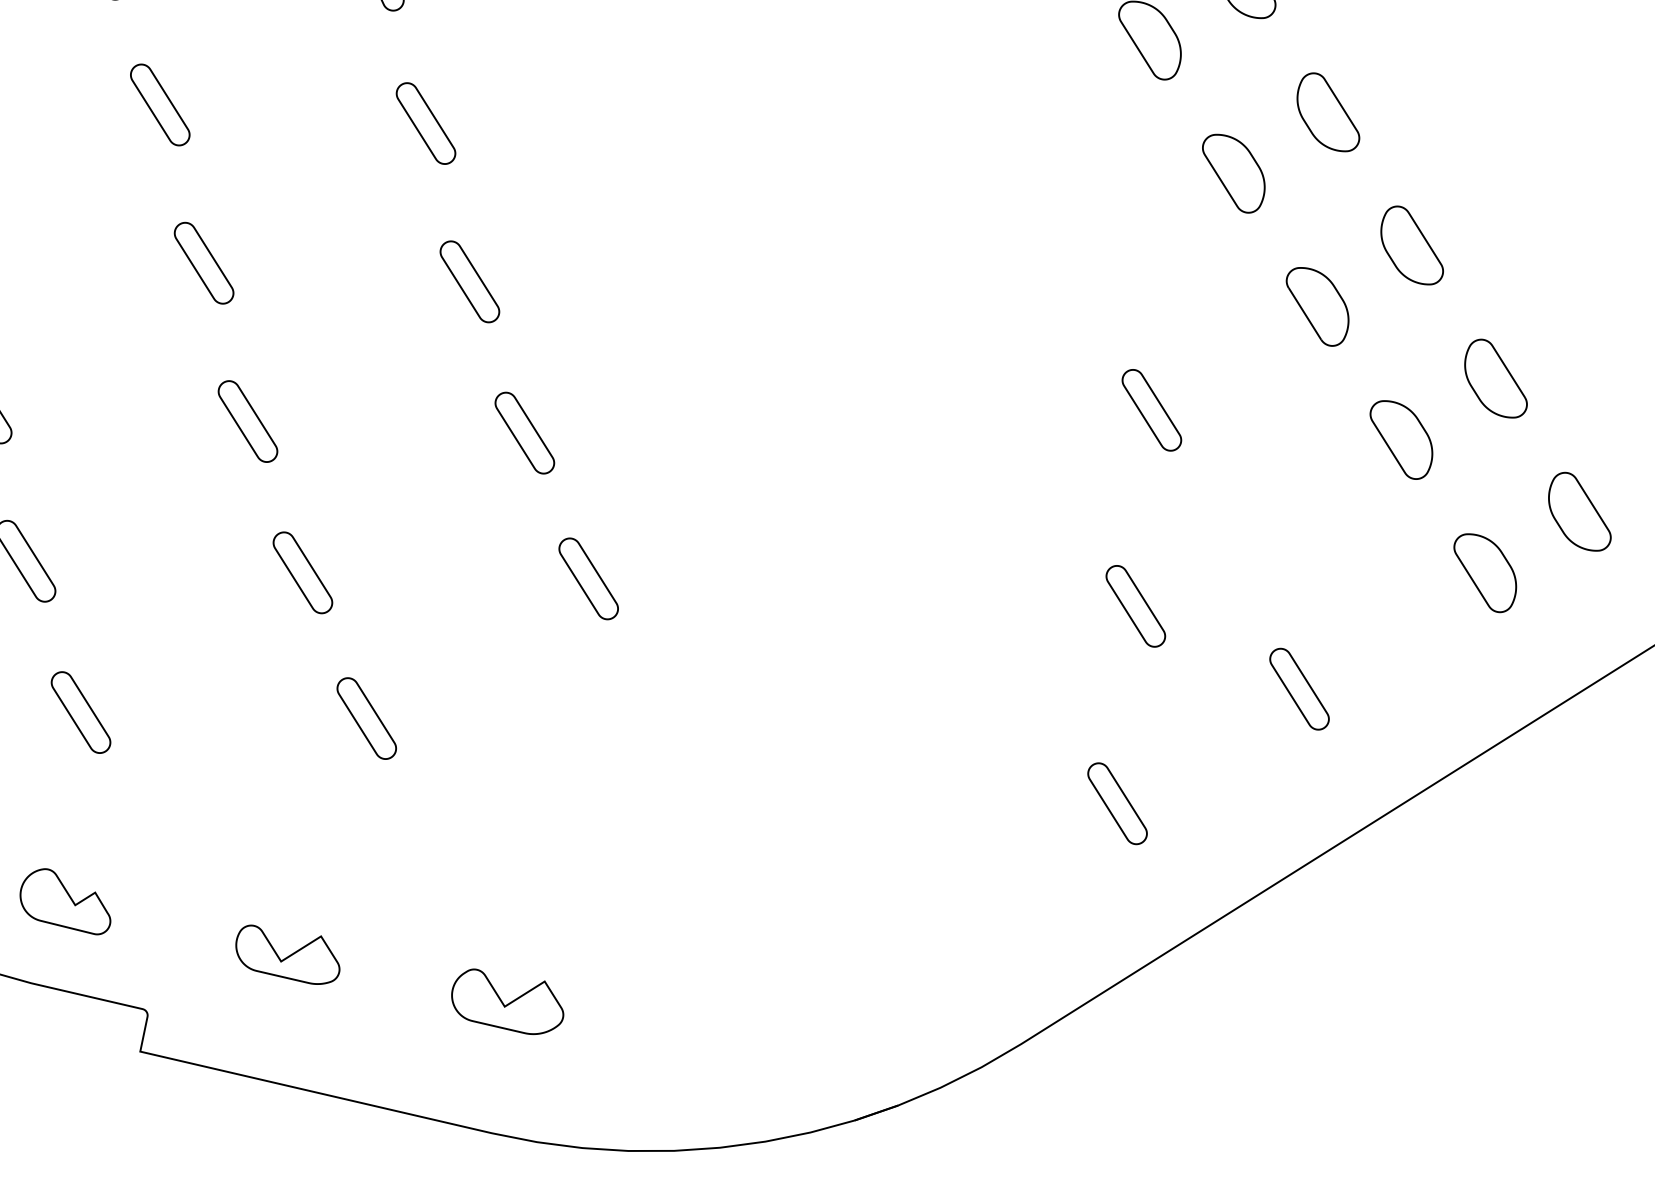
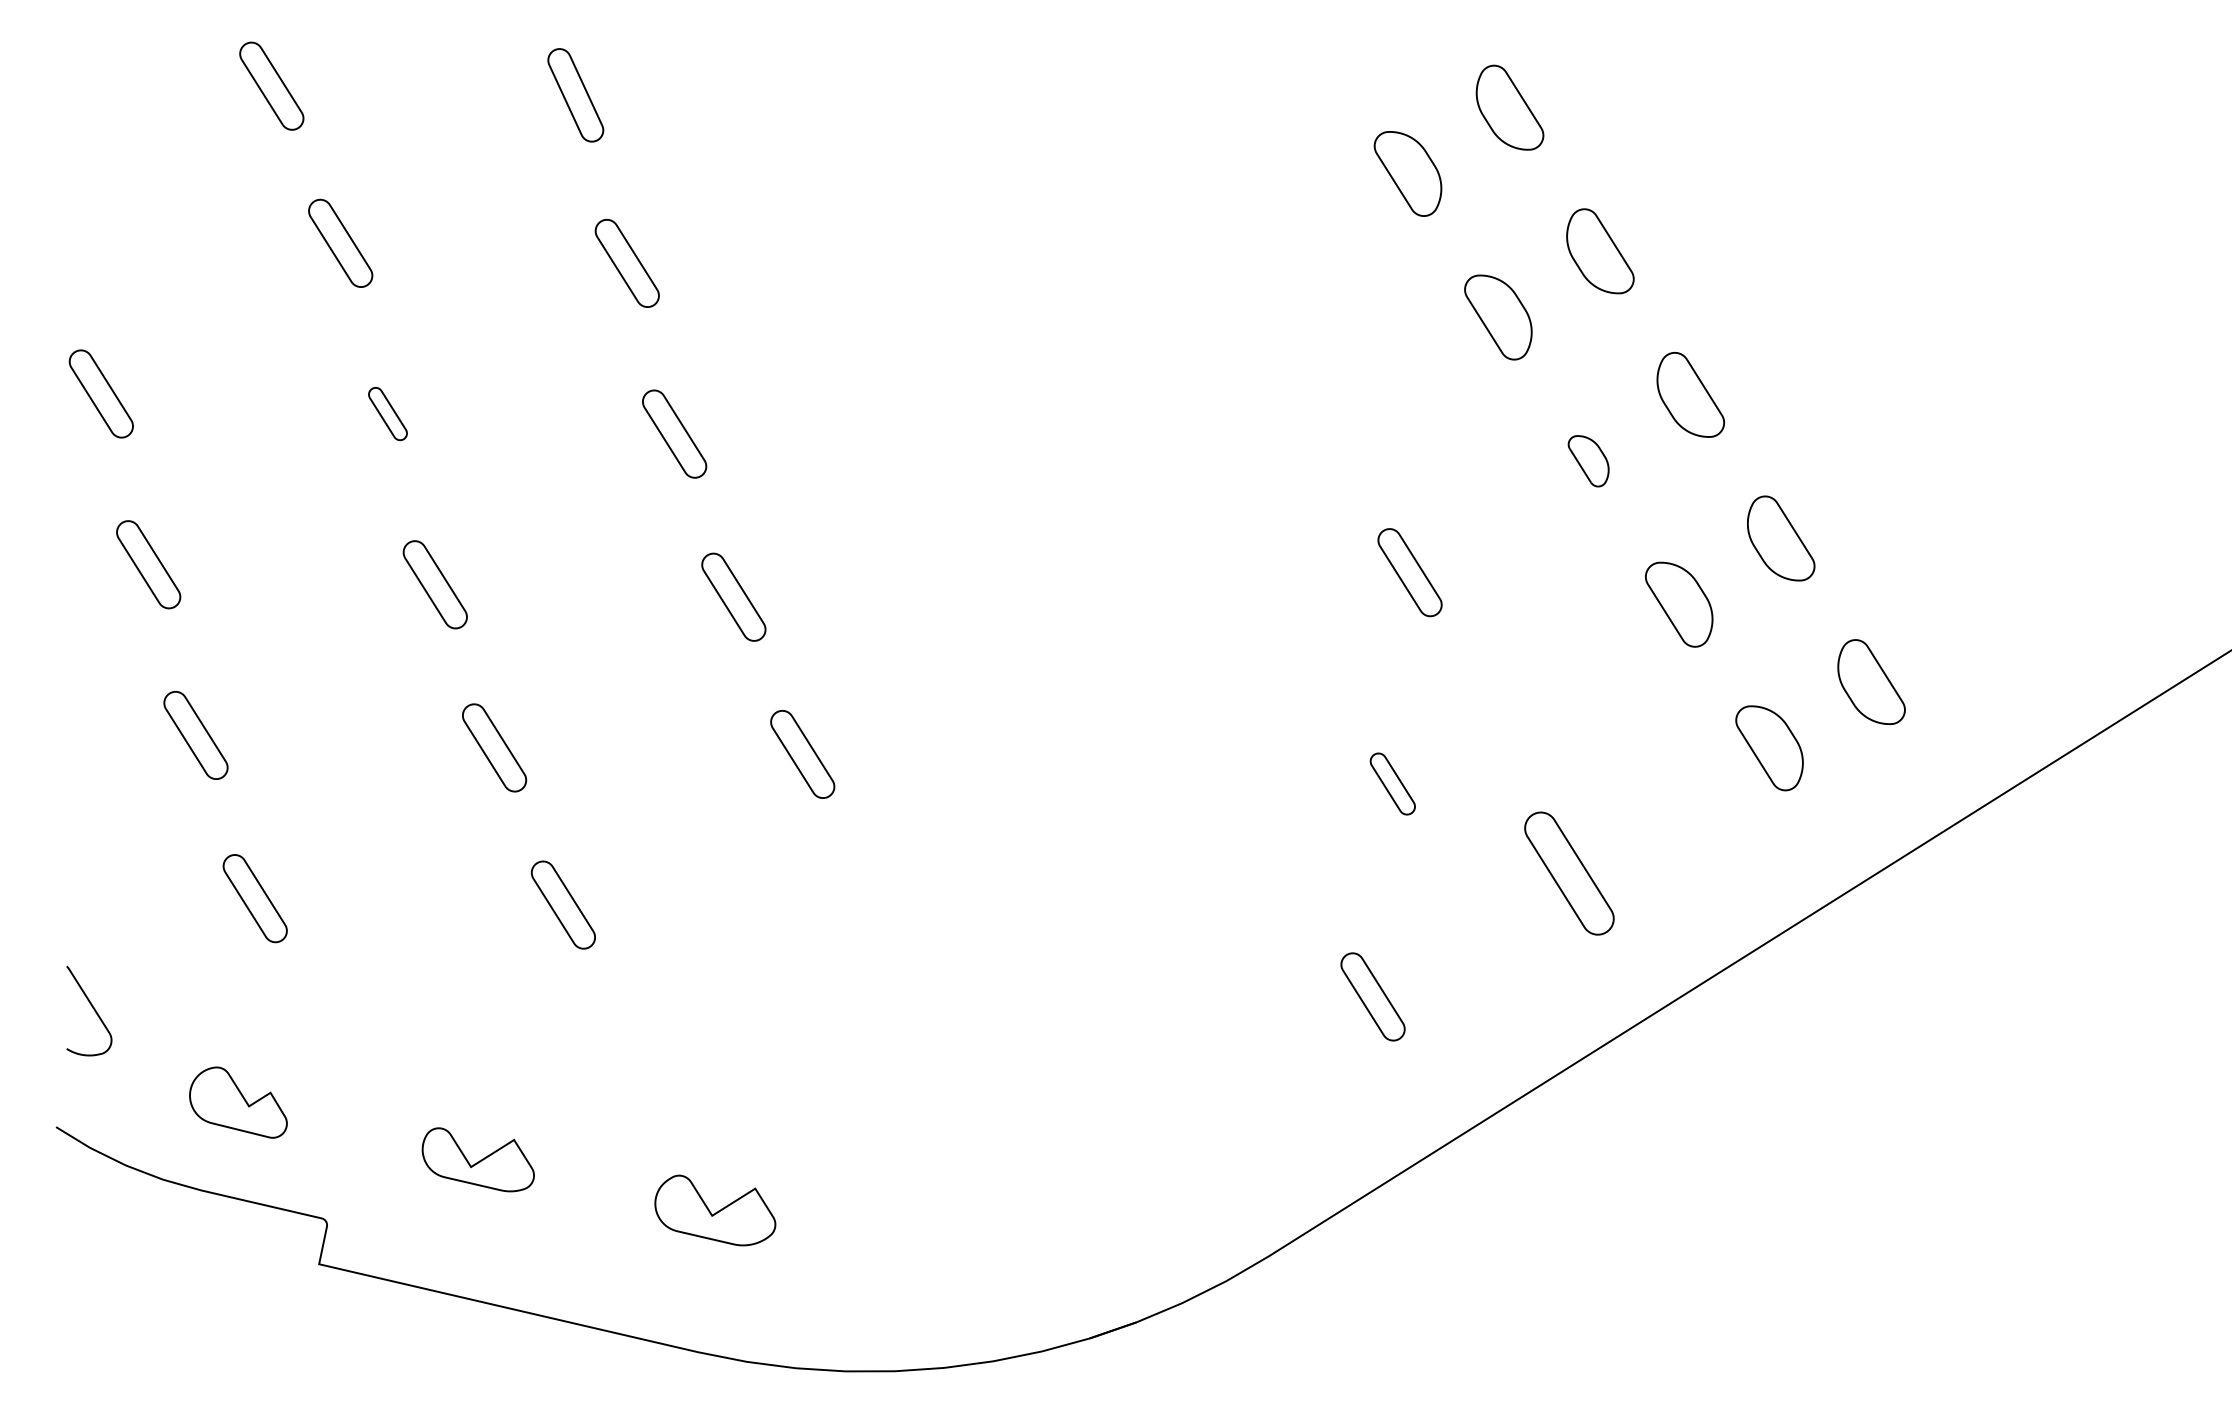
part: (203, 262) -> (387, 413), size x0.6
part: (1317, 307) -> (1588, 461), size x0.6
part: (1135, 605) -> (1392, 783), size x0.7
part: (1298, 688) -> (1568, 872), size x1.4

